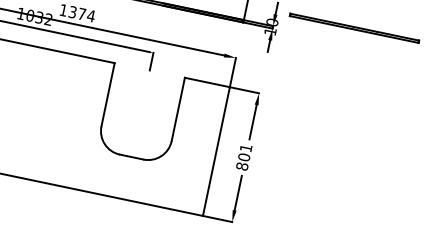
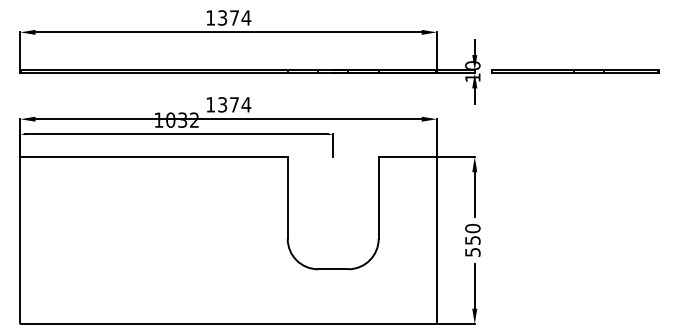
line: (354, 27) -> (575, 70), moved
text: (244, 156) -> (472, 239), 801 -> 550

